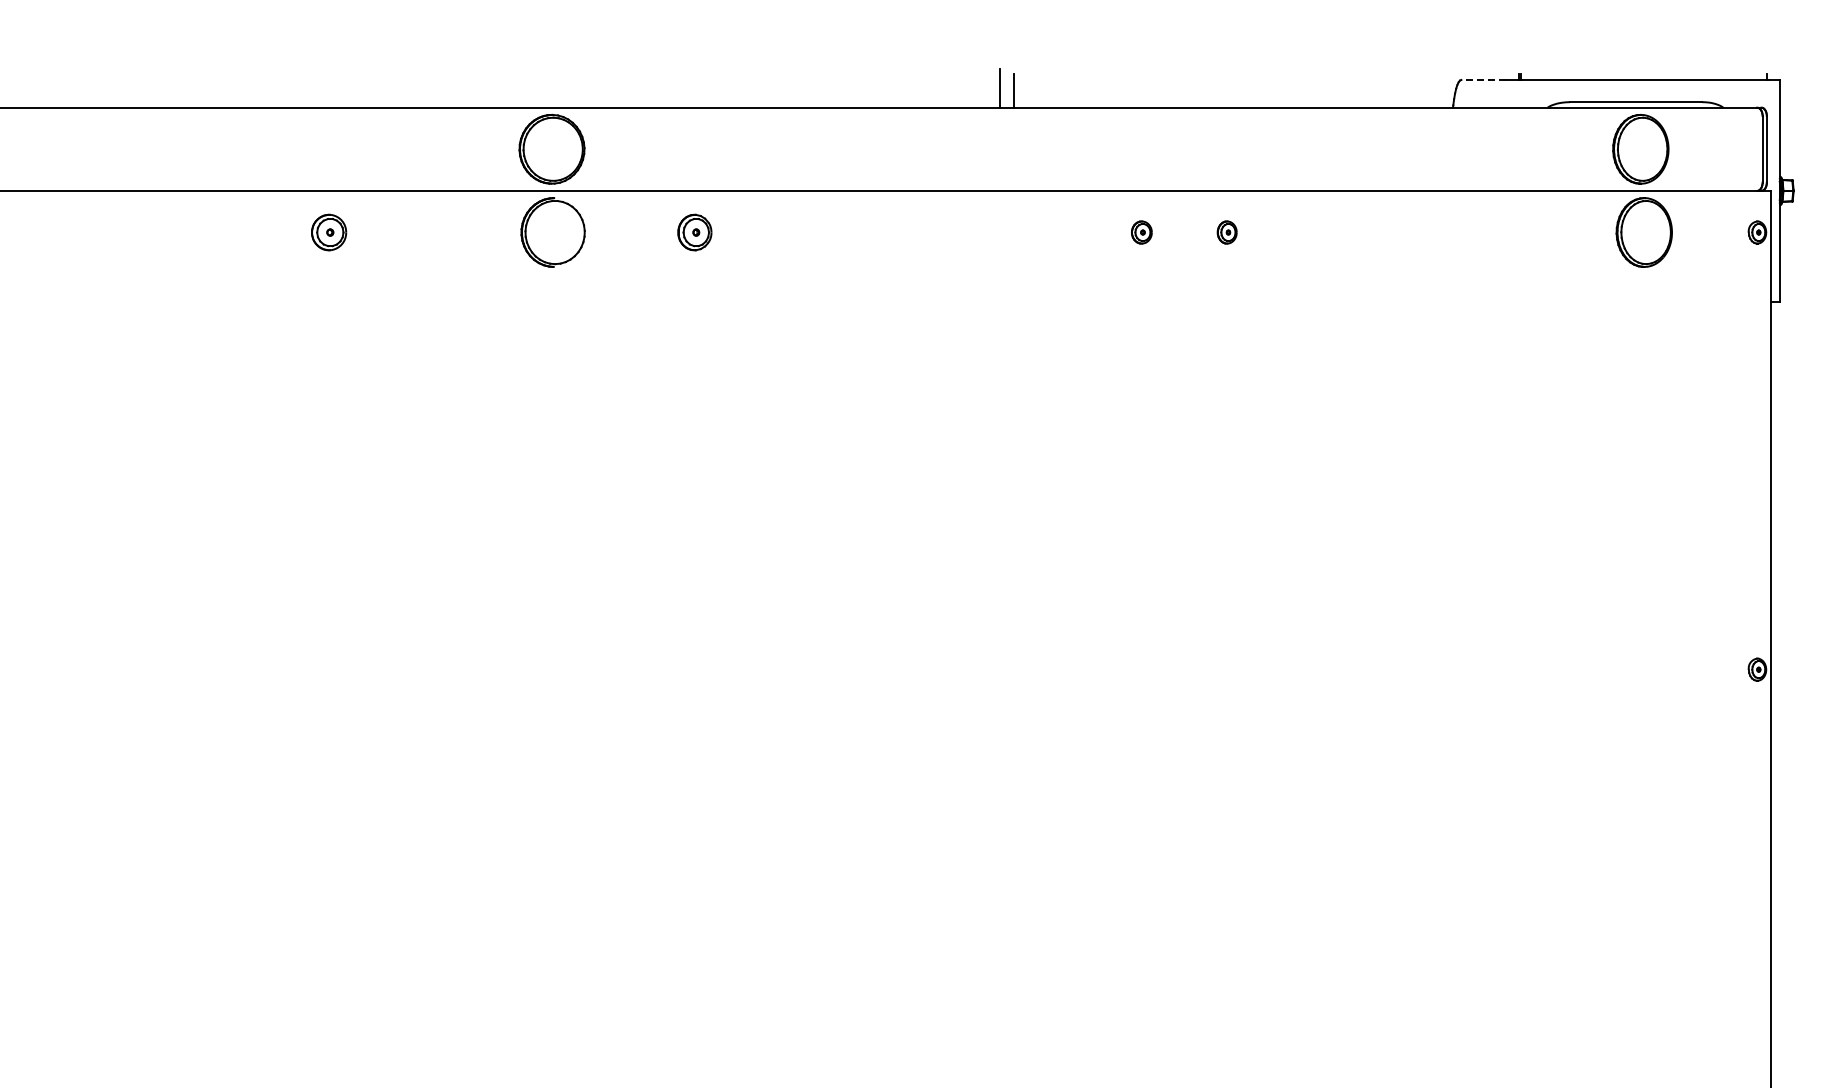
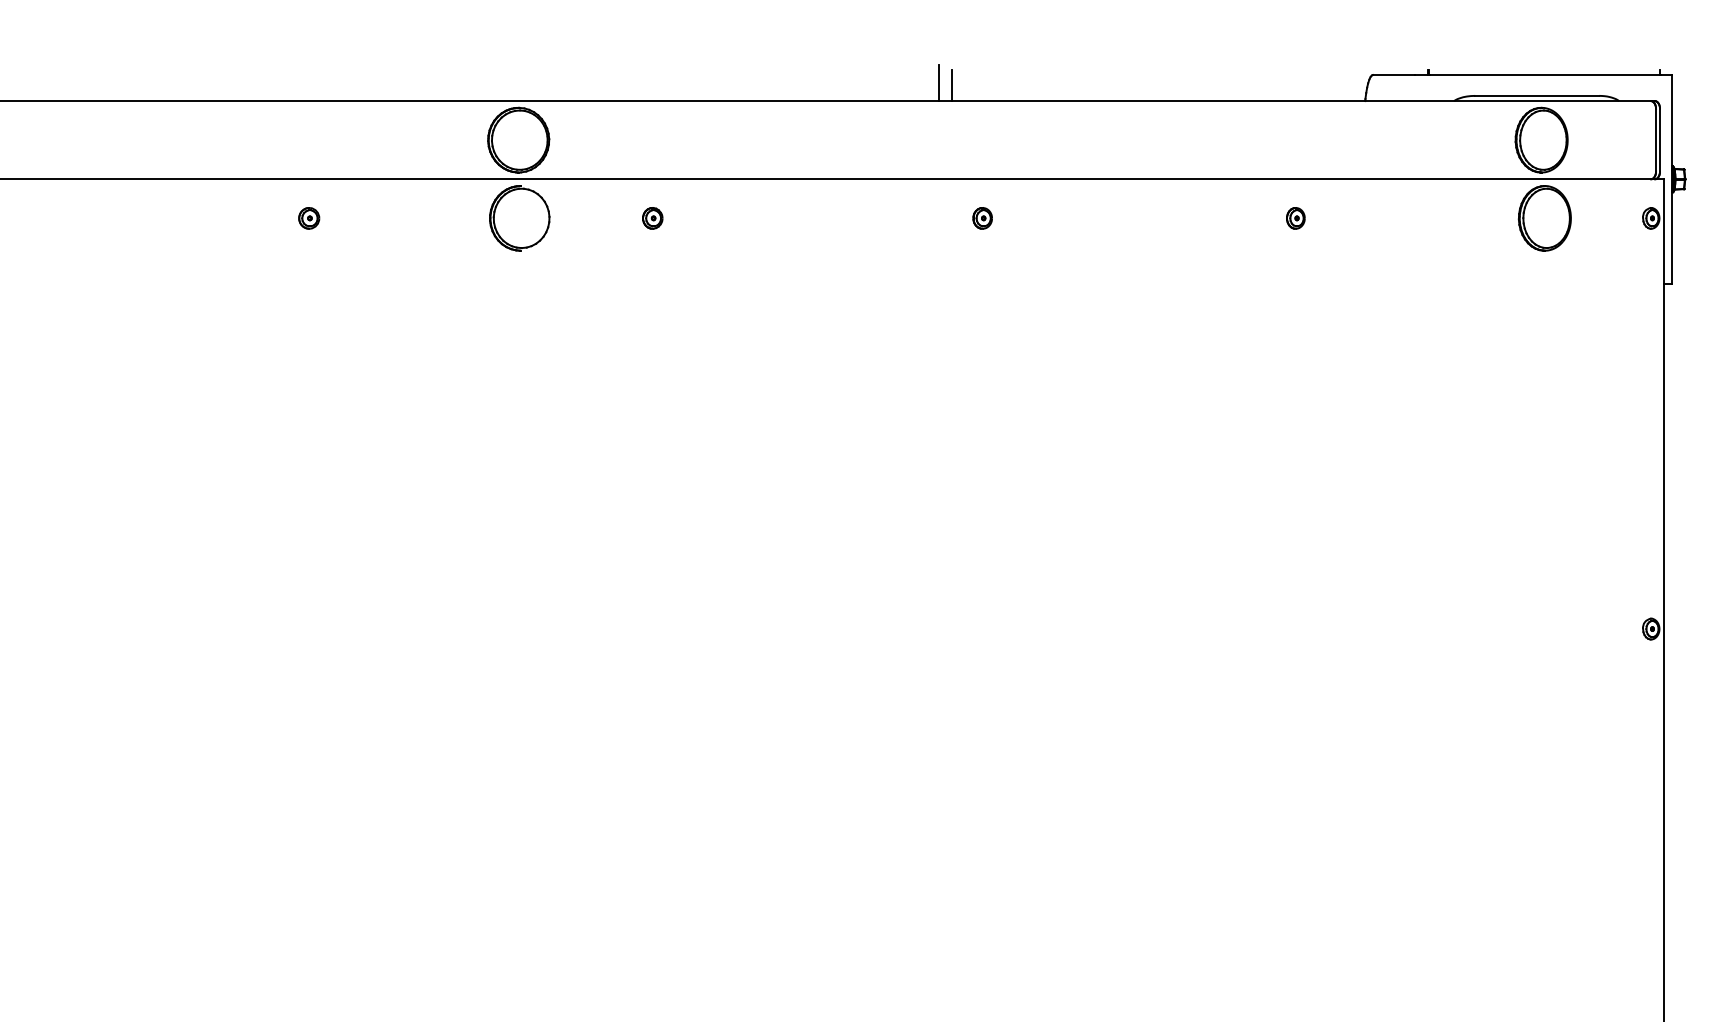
line: (1483, 79) -> (1393, 74), dashed -> solid
part: (328, 232) -> (308, 218), size x0.62
part: (694, 232) -> (652, 218), size x0.62
part: (1141, 232) -> (982, 218), moved
part: (1226, 232) -> (1295, 218), moved

